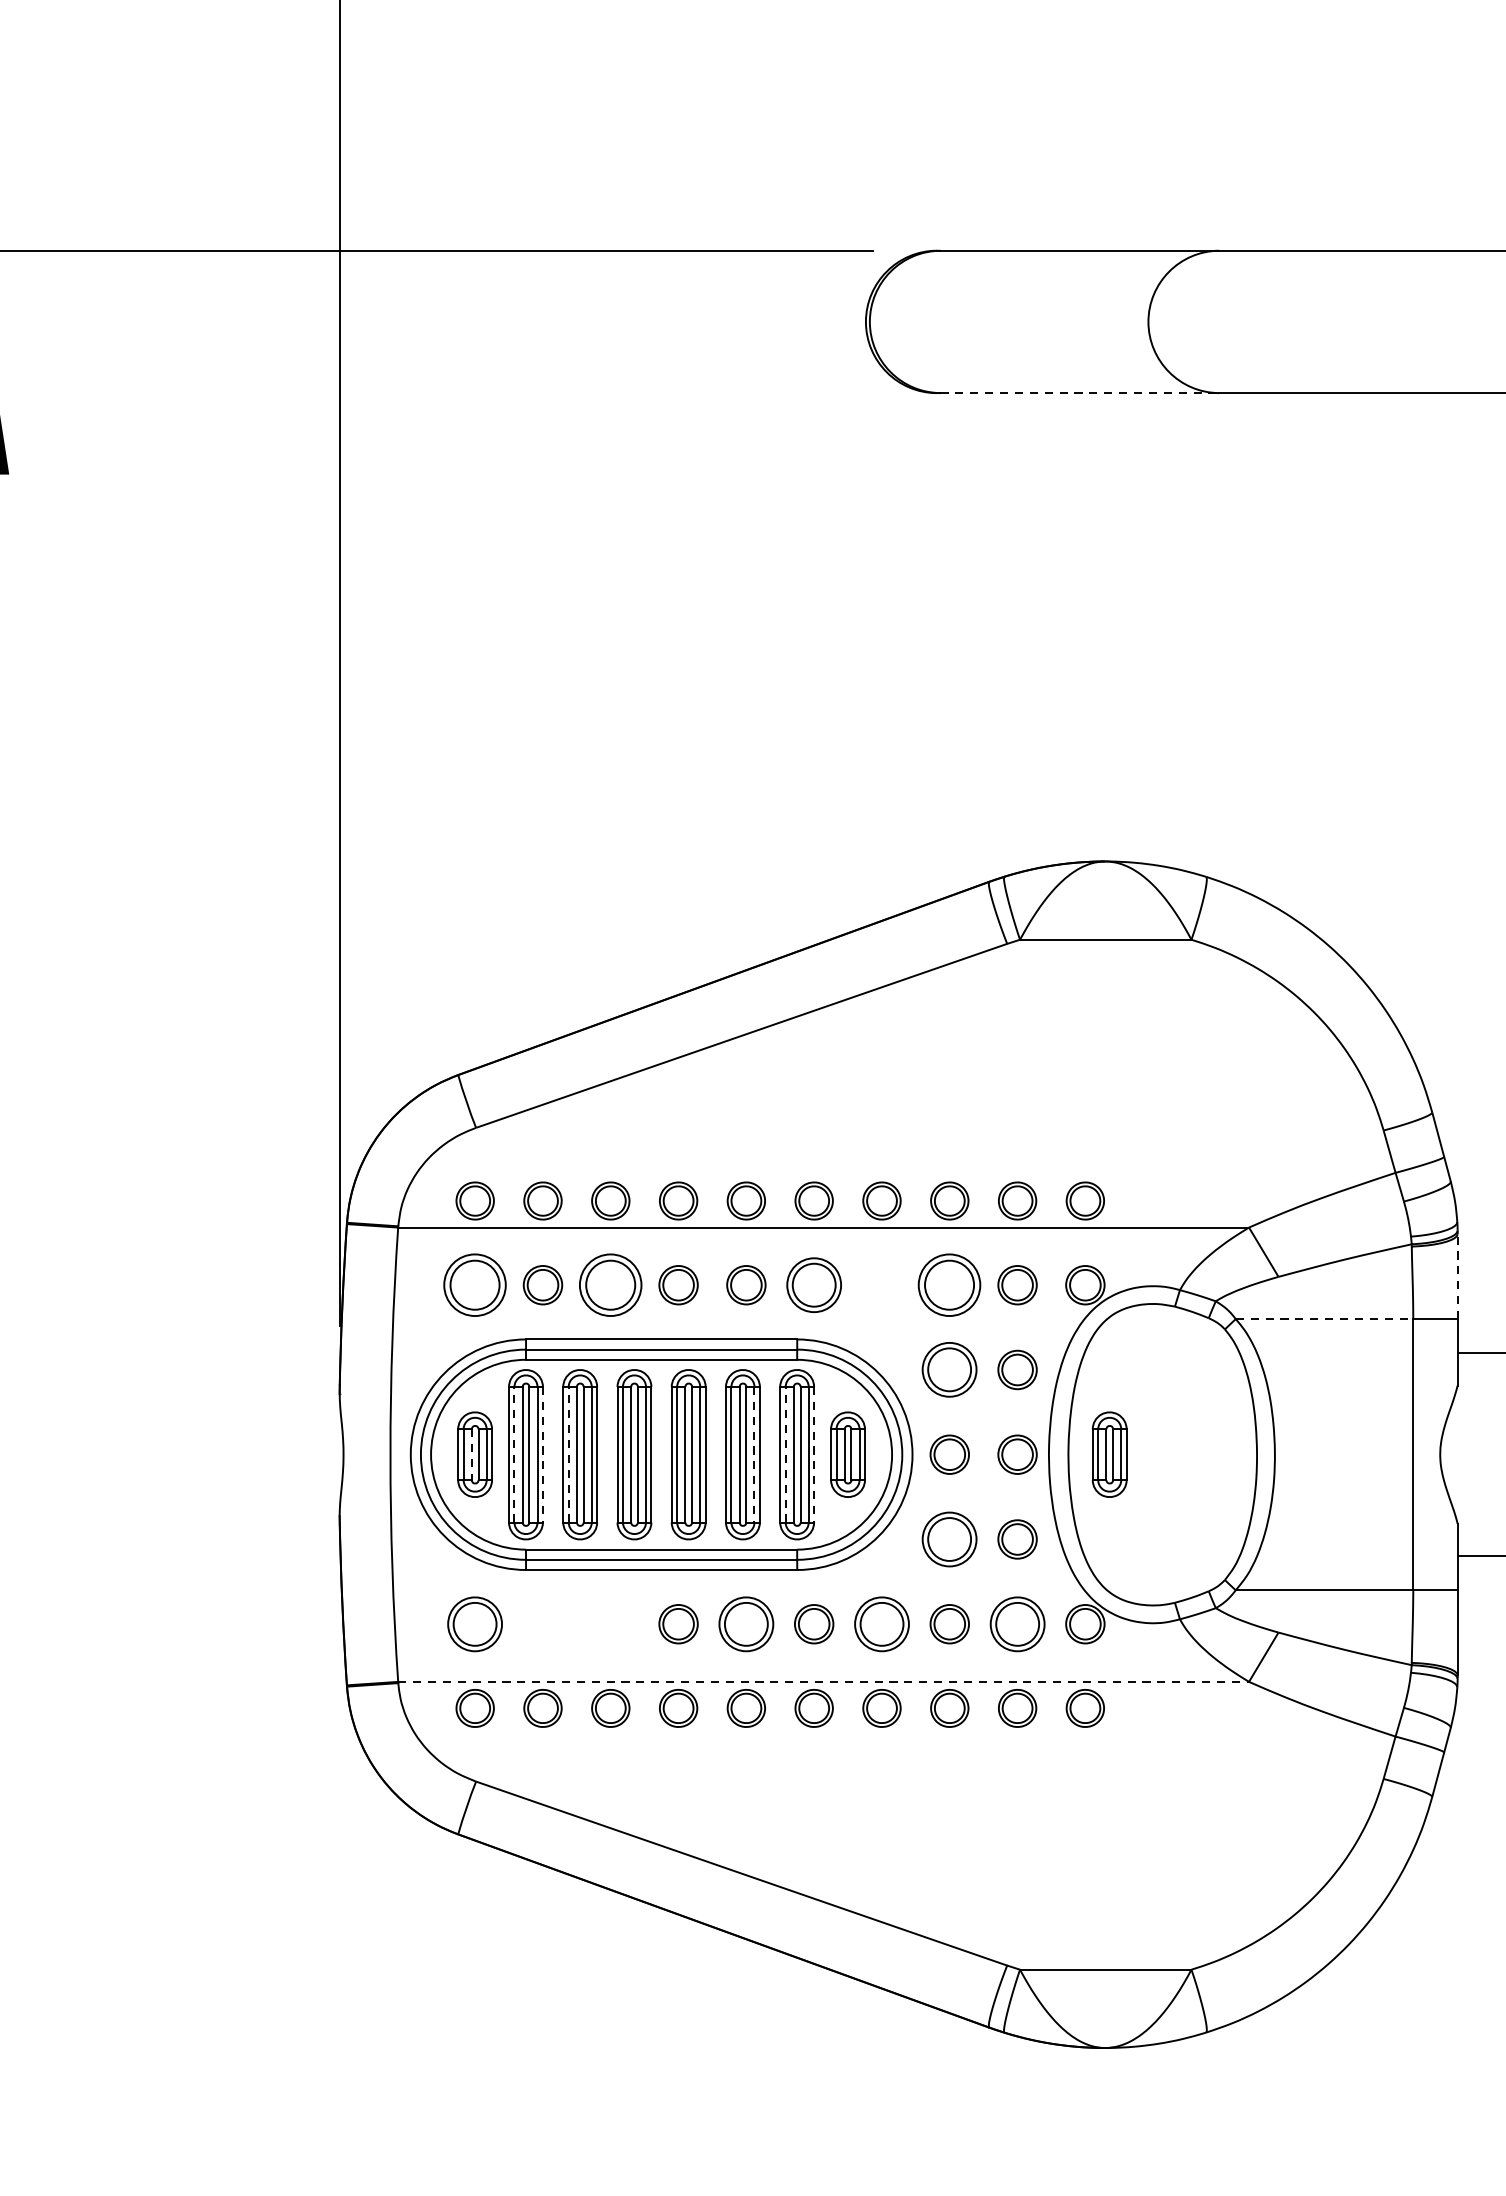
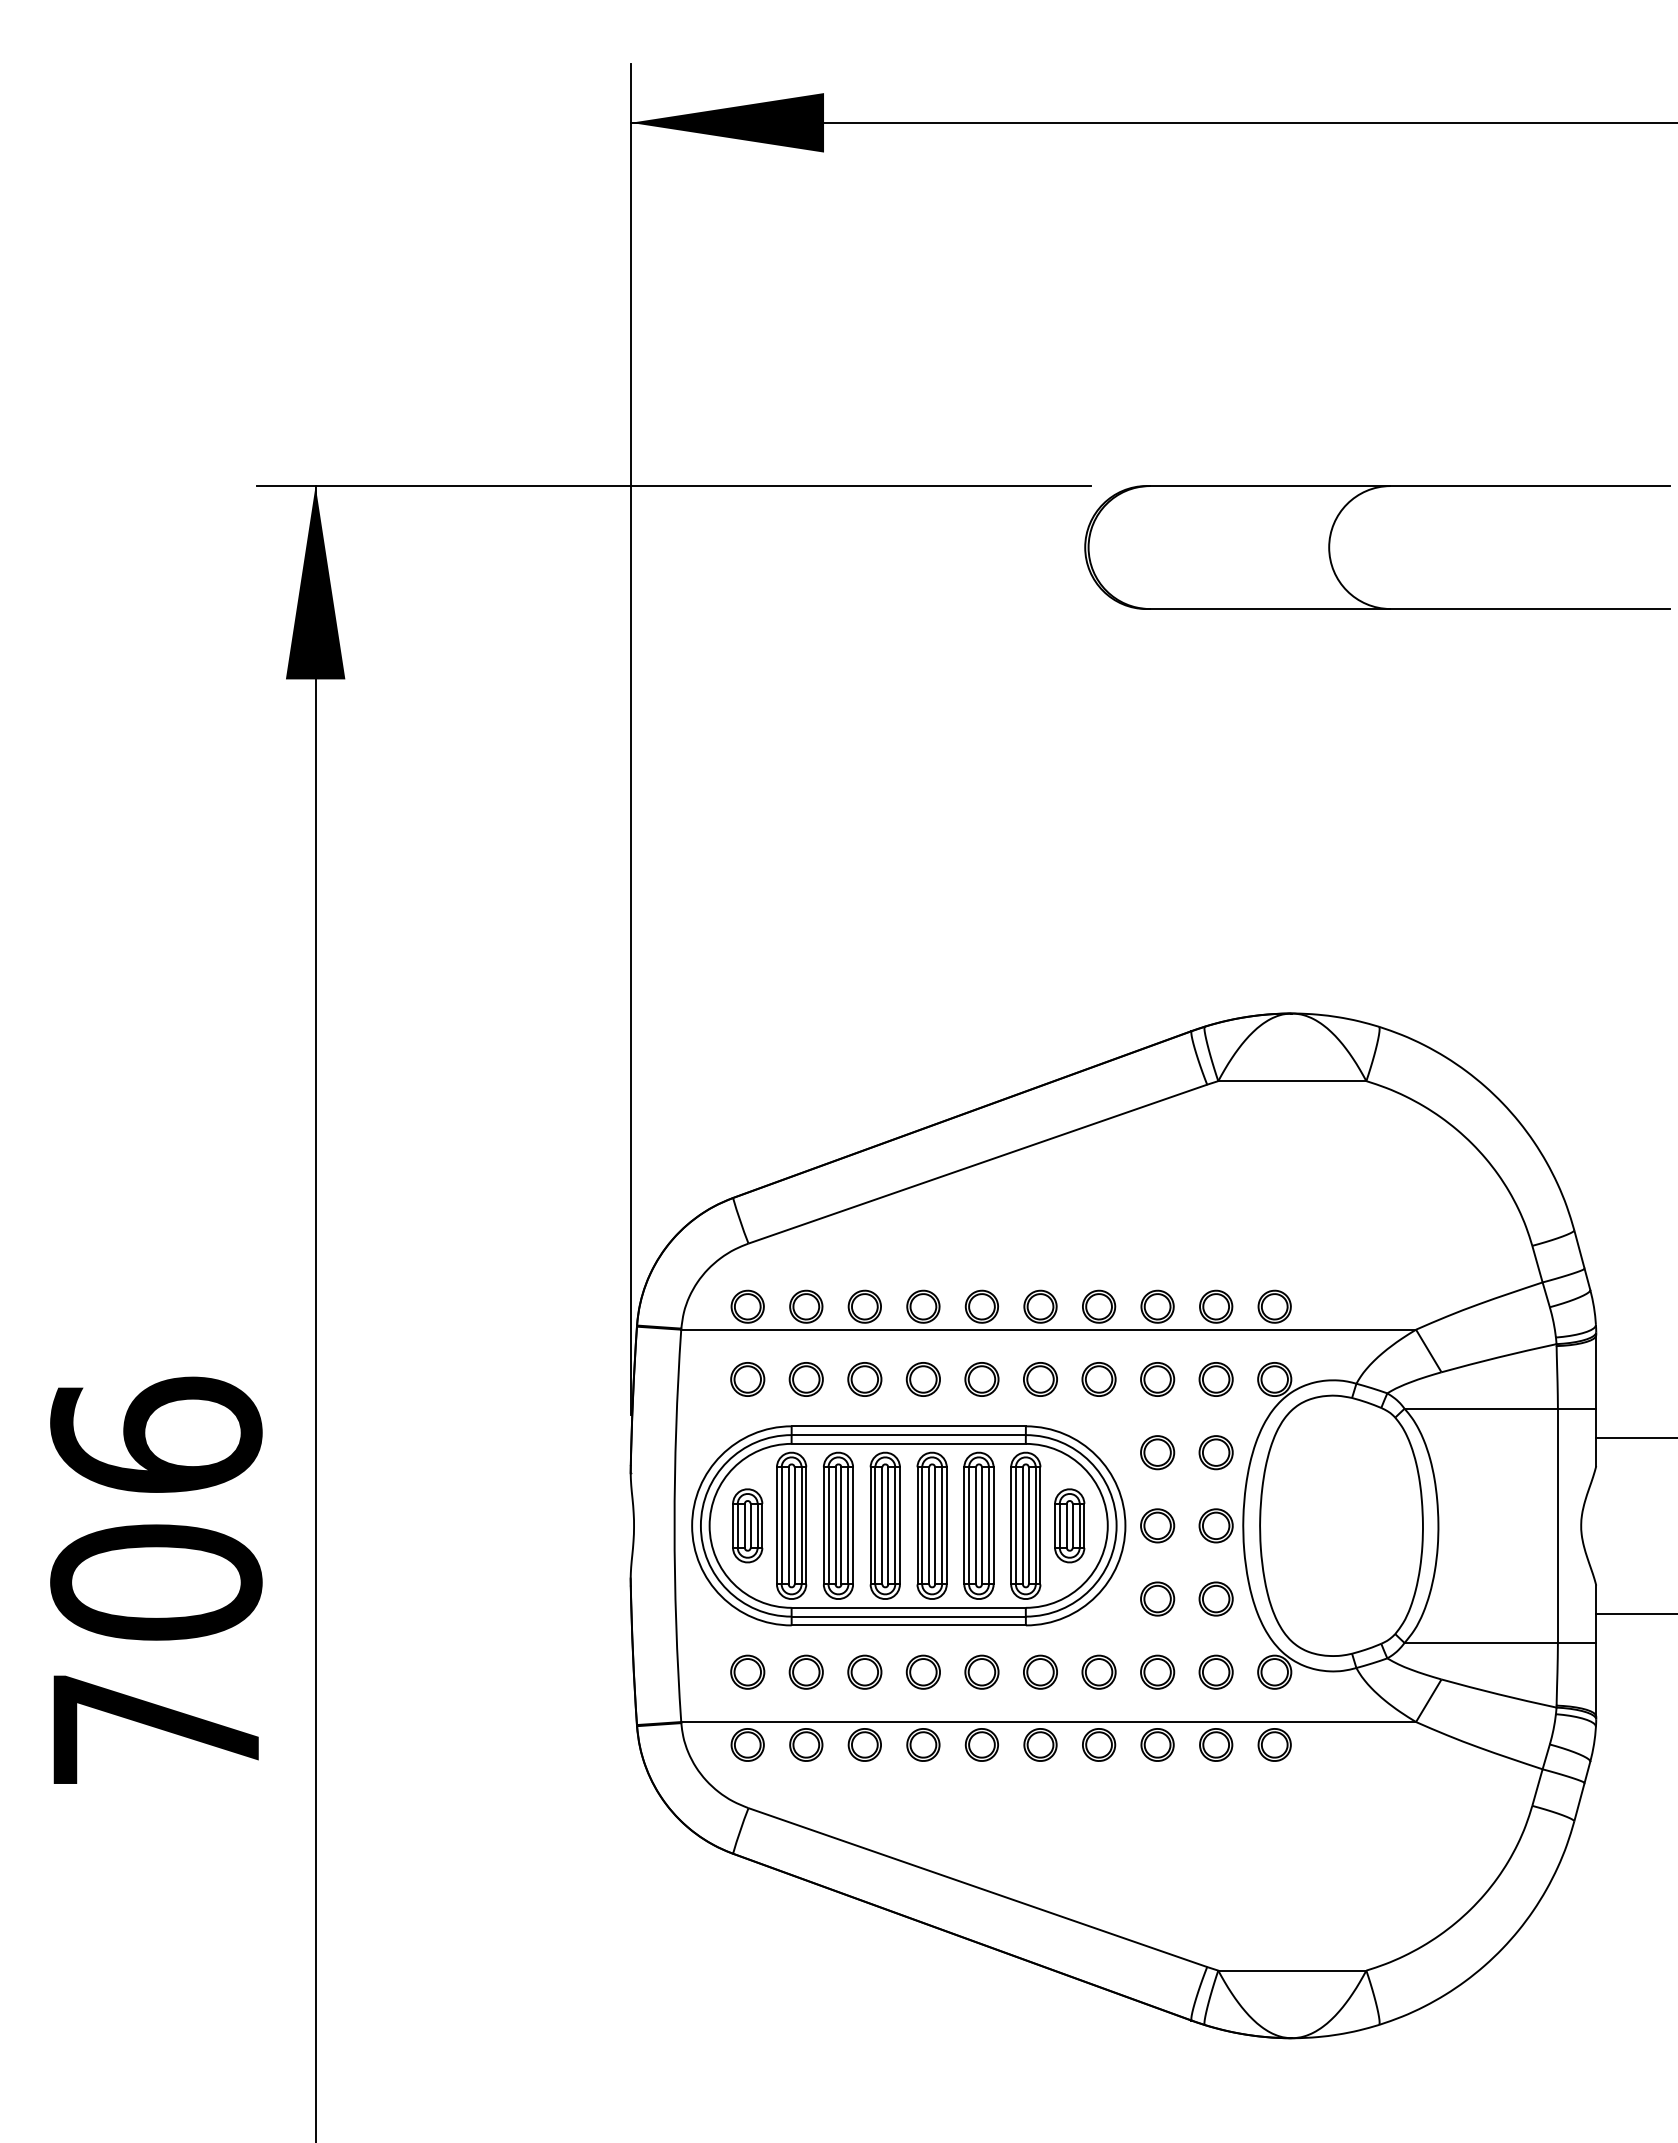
line: (1080, 393) -> (1270, 609), dashed -> solid
line: (1457, 1277) -> (1596, 1372), dashed -> solid
part: (474, 1285) -> (747, 1379), size x0.62
part: (610, 1285) -> (864, 1379), size x0.62
part: (814, 1285) -> (1040, 1379), size x0.71
part: (881, 1285) -> (1098, 1379), added
part: (949, 1285) -> (1157, 1379), size x0.62
line: (1324, 1318) -> (1481, 1408), dashed -> solid
part: (949, 1369) -> (1157, 1452), size x0.71
line: (471, 1454) -> (744, 1525), dashed -> solid
line: (514, 1454) -> (781, 1525), dashed -> solid
line: (543, 1454) -> (806, 1525), dashed -> solid
line: (568, 1454) -> (828, 1525), dashed -> solid
line: (753, 1454) -> (988, 1525), dashed -> solid
line: (785, 1454) -> (1015, 1525), dashed -> solid
line: (814, 1454) -> (1040, 1525), dashed -> solid
part: (1109, 1454) -> (1295, 1525), removed
part: (949, 1538) -> (1157, 1598), size x0.71
part: (474, 1623) -> (747, 1671), size x0.71
part: (542, 1623) -> (805, 1671), added
part: (610, 1623) -> (864, 1671), added
part: (745, 1623) -> (981, 1671), size x0.71
part: (881, 1623) -> (1098, 1671), size x0.71
part: (1016, 1623) -> (1215, 1671), size x0.71
line: (824, 1682) -> (1049, 1722), dashed -> solid

